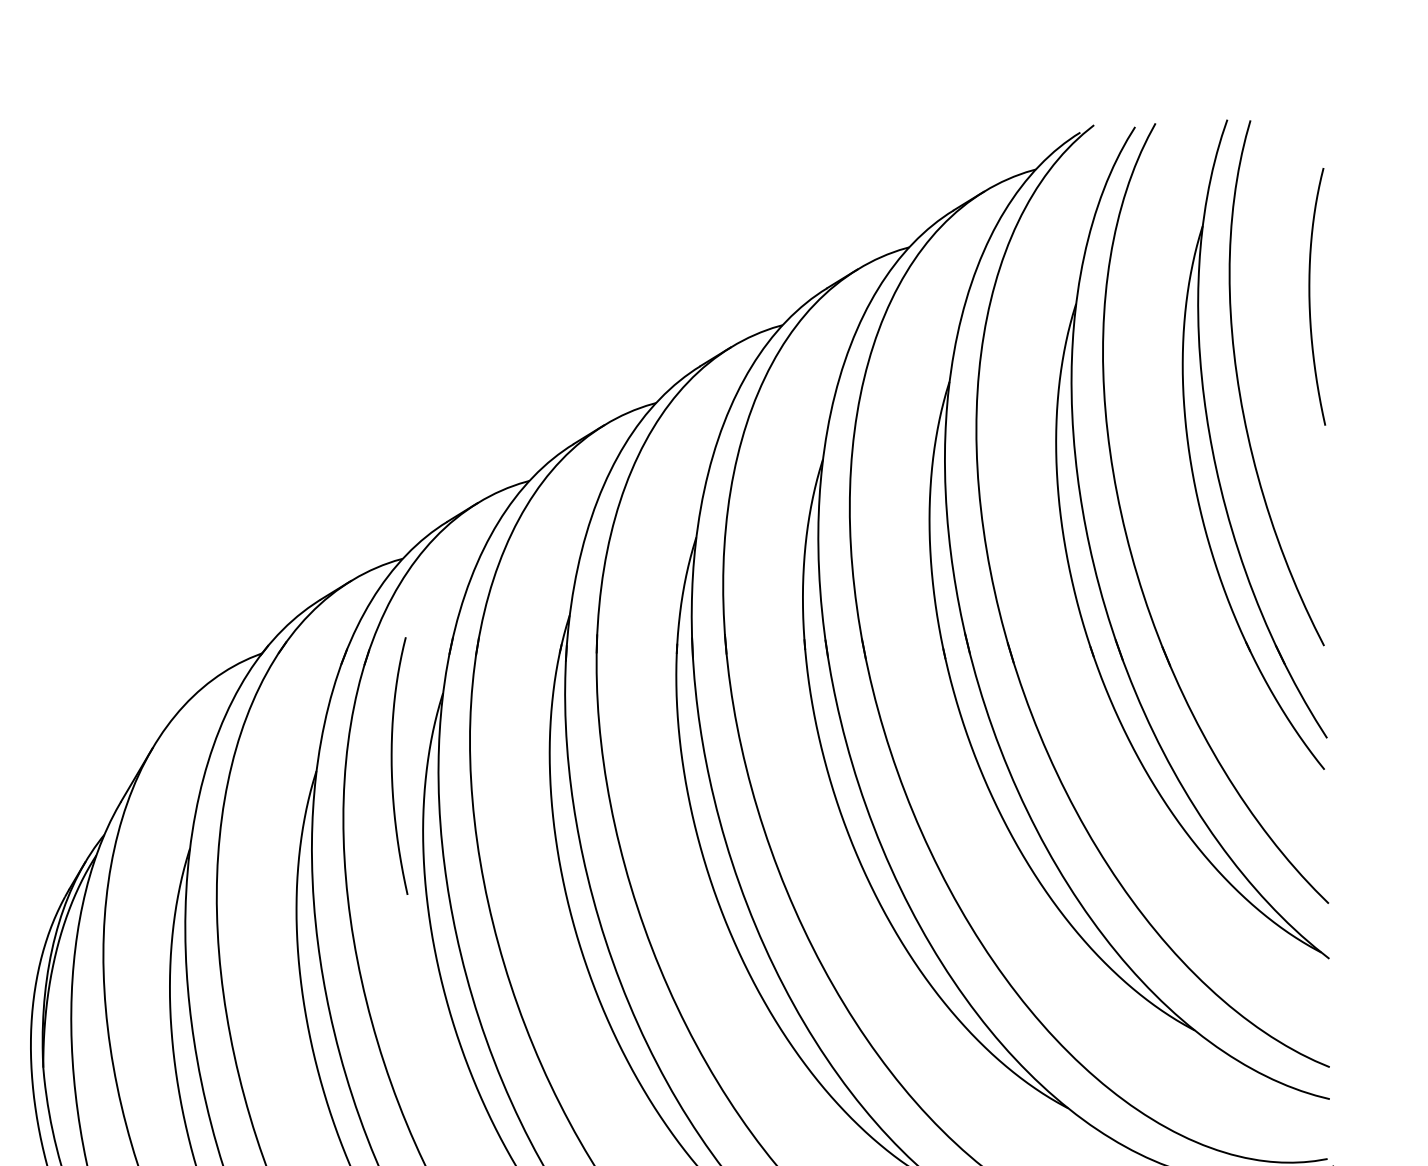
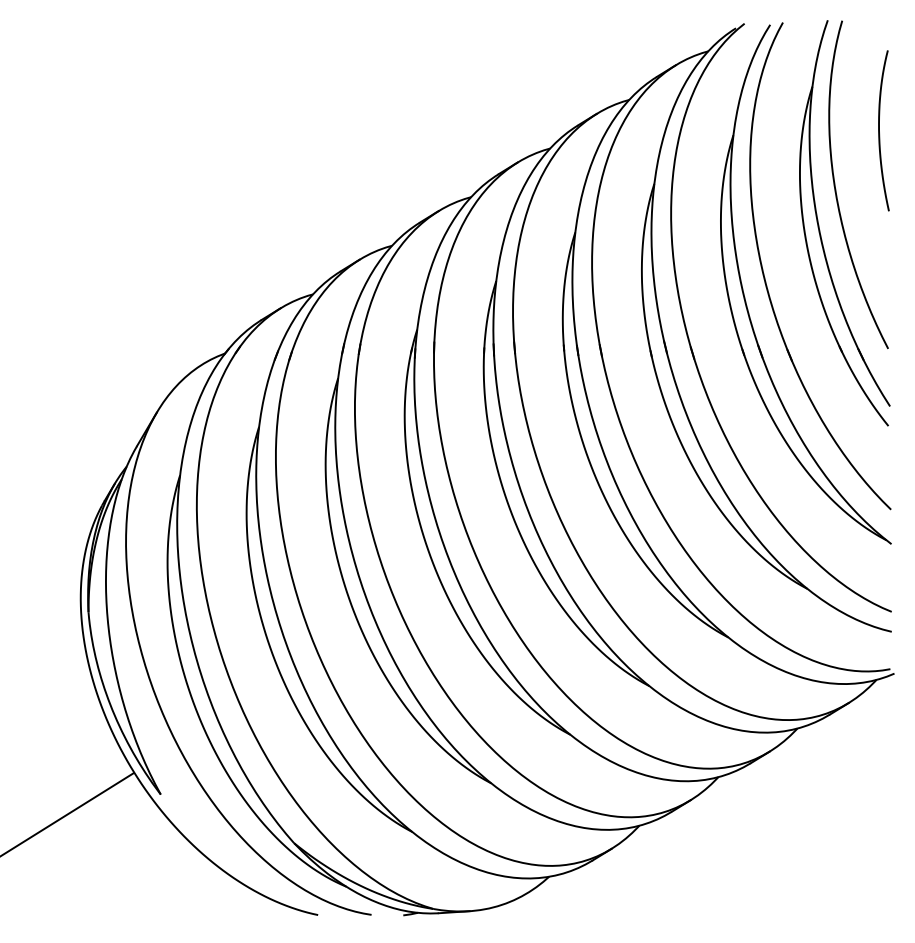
curve: (392, 765) -> (306, 423), removed

